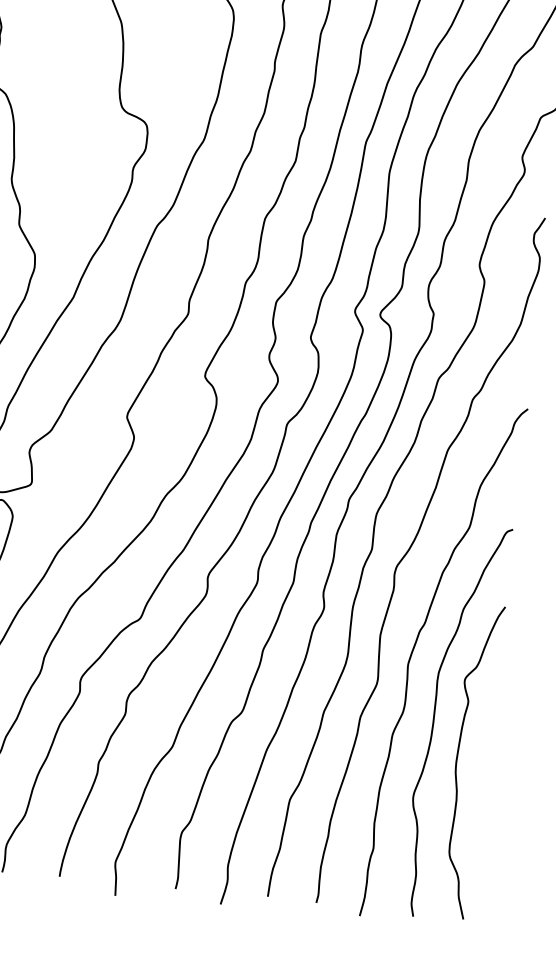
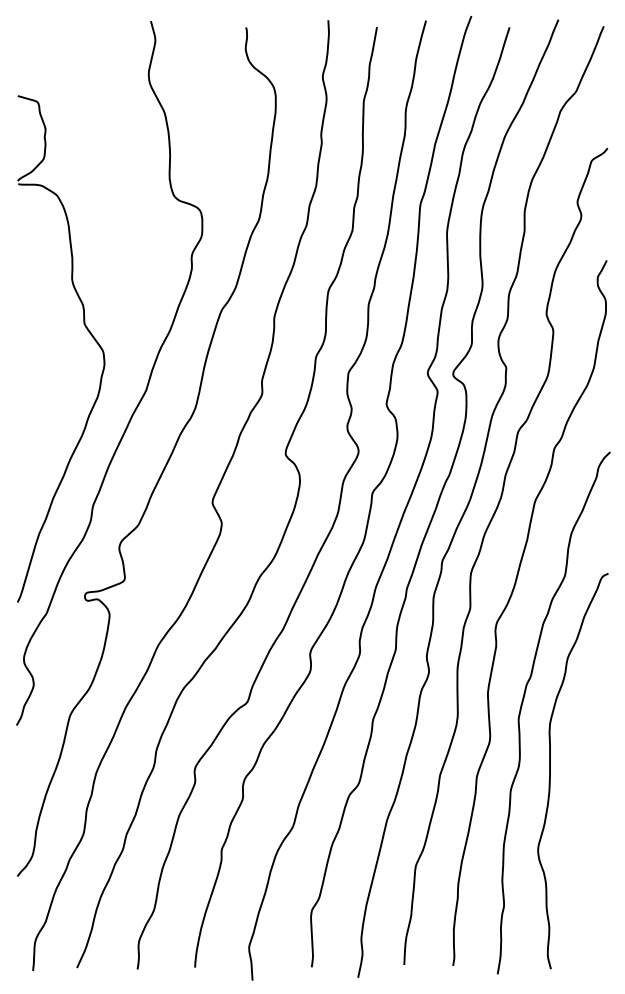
curve: (457, 759) -> (578, 808), removed

